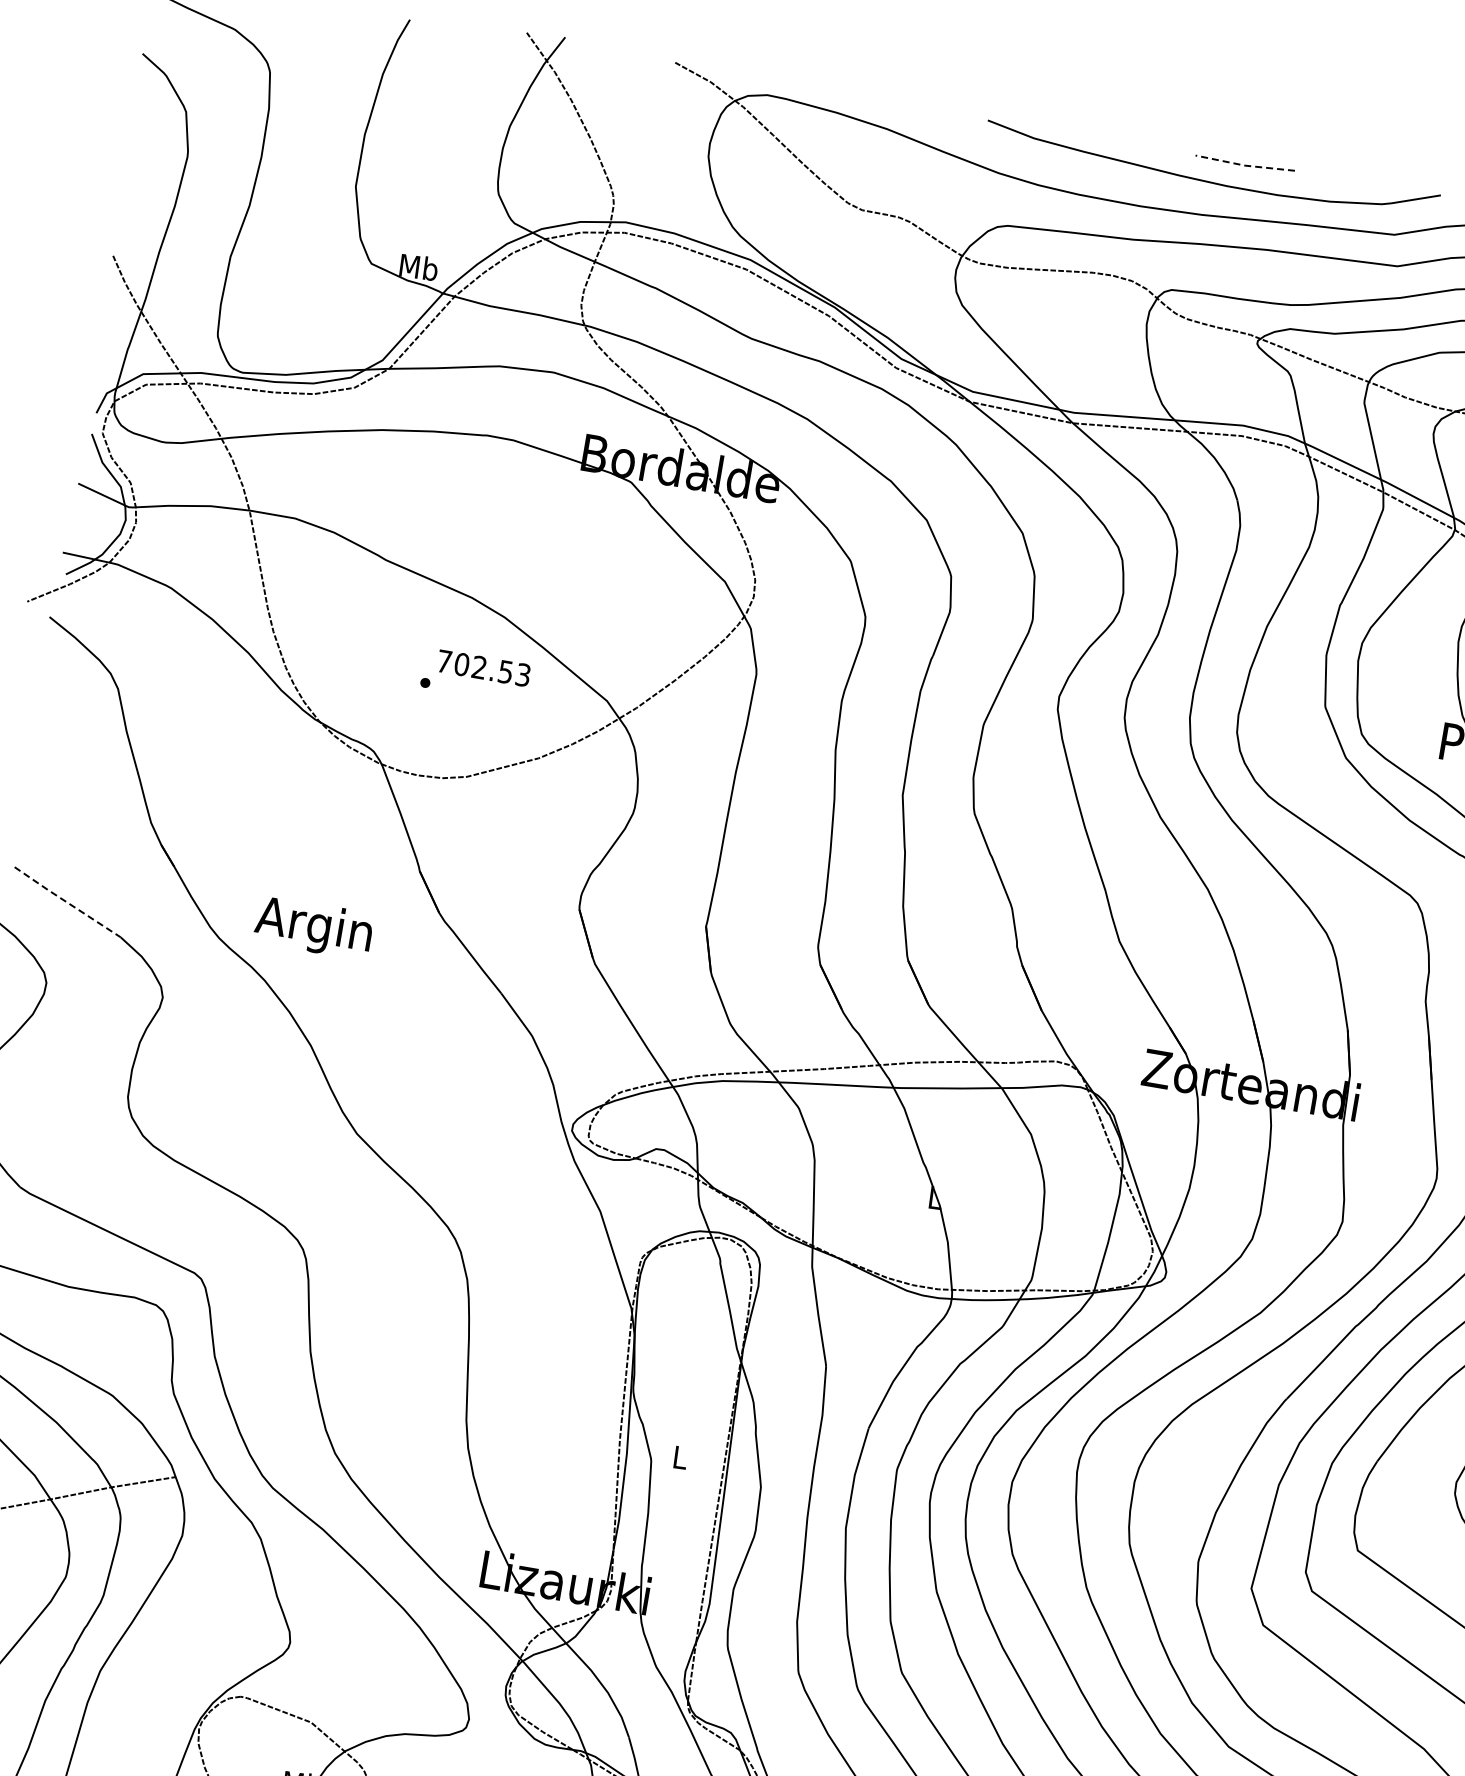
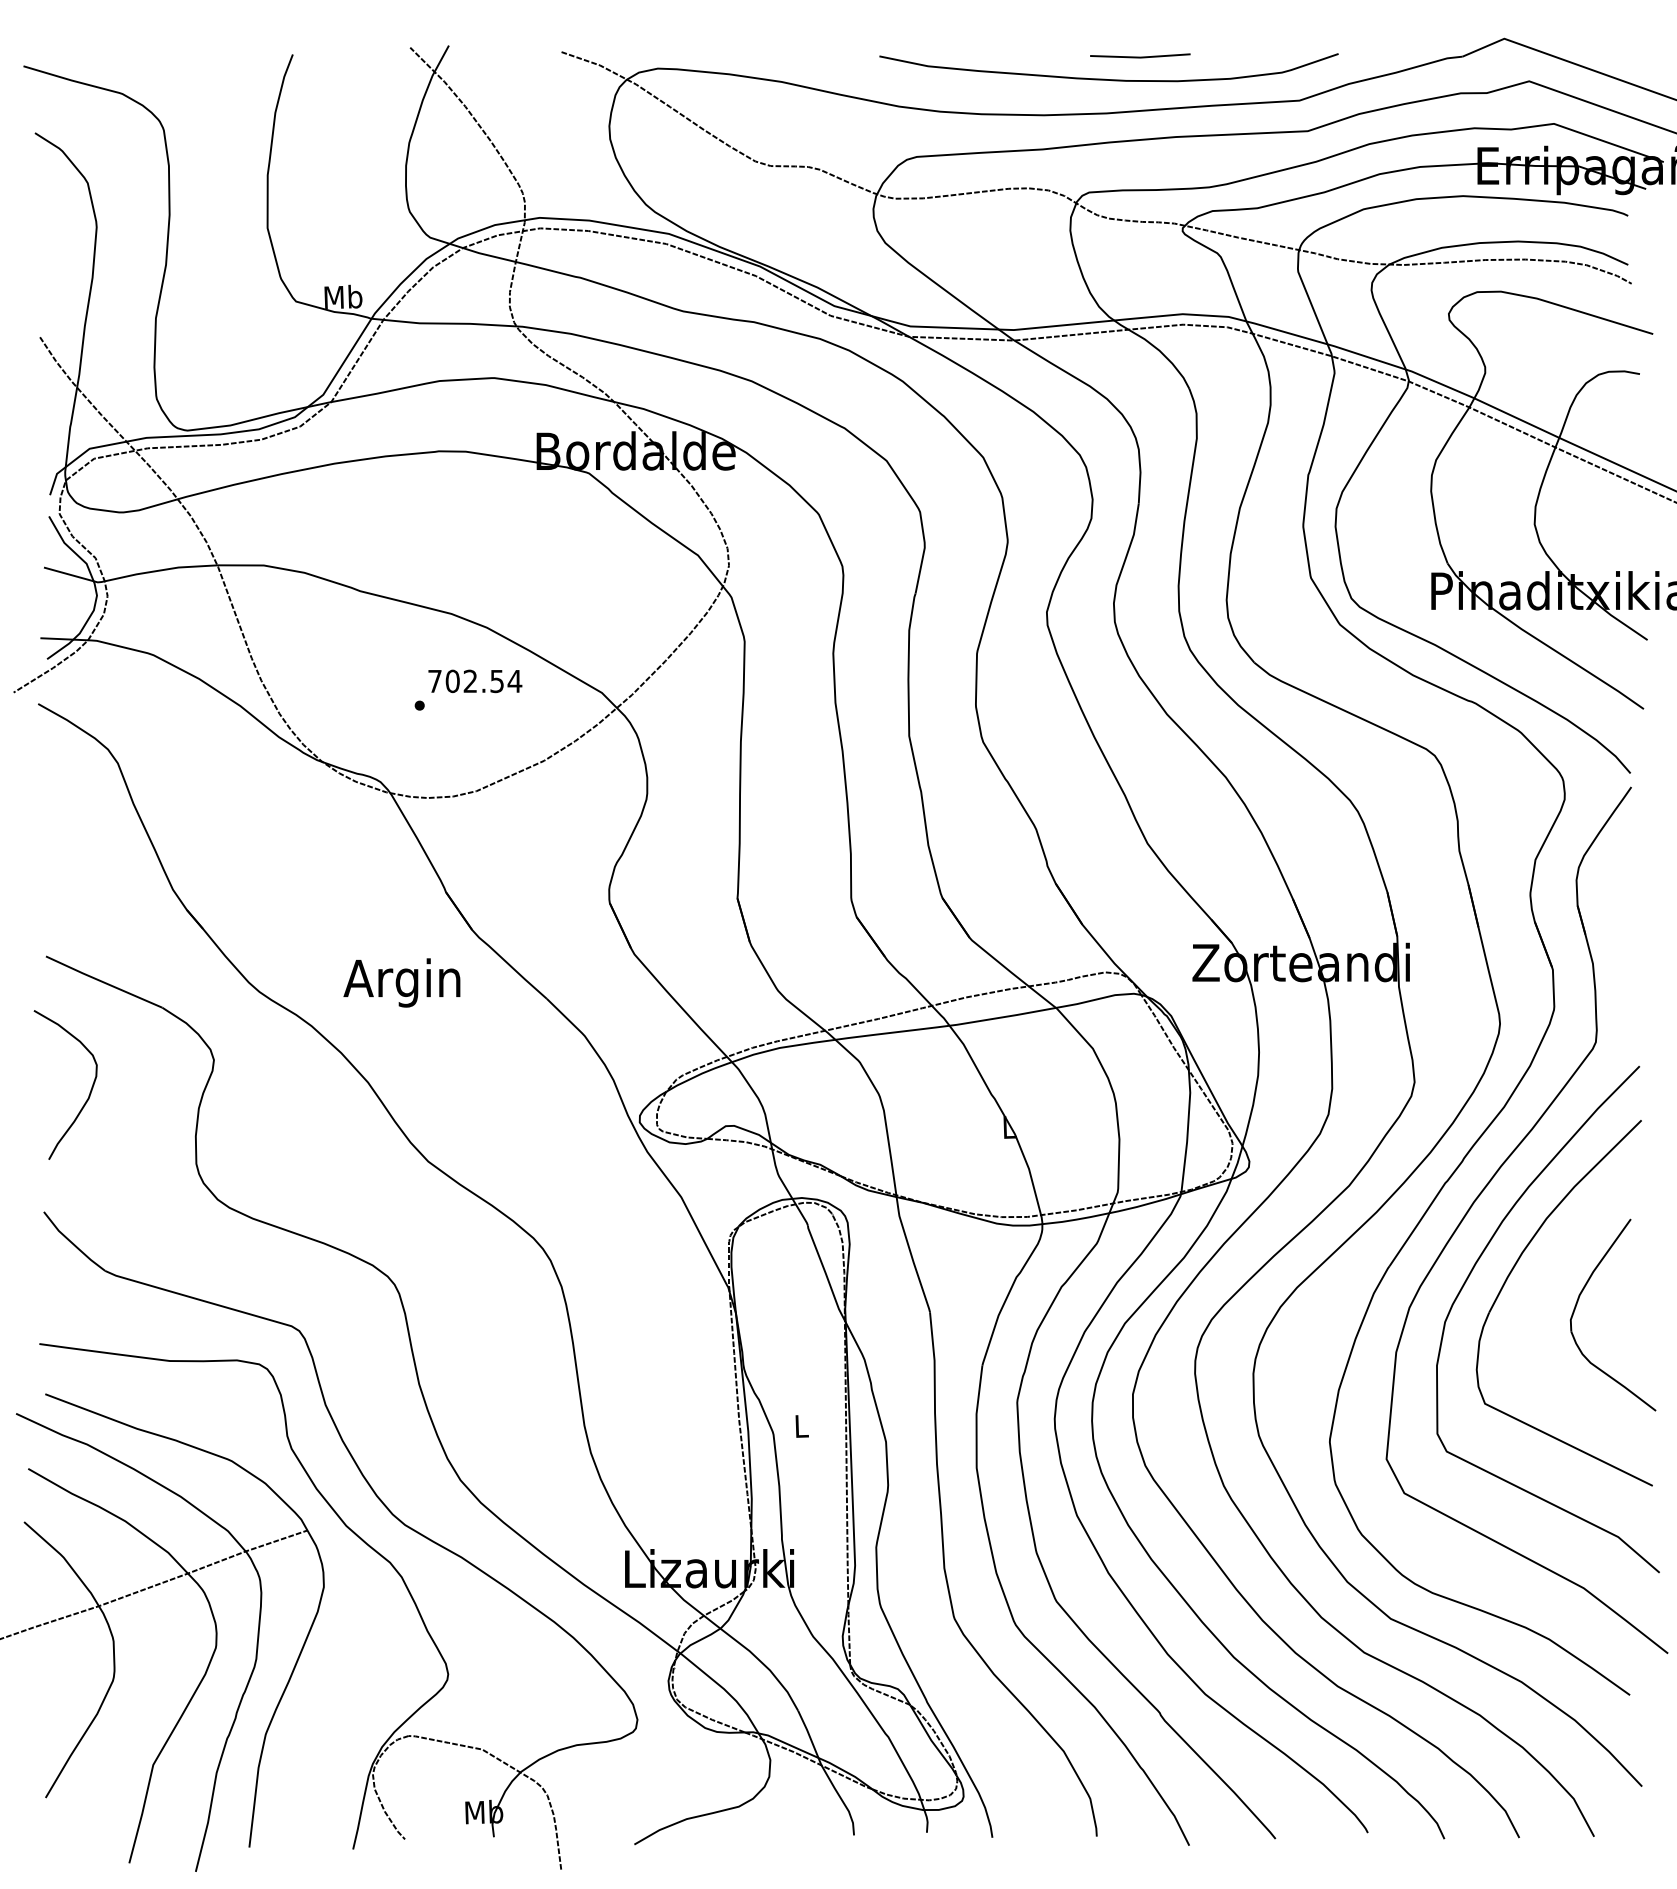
line: (1245, 165) -> (1140, 57), dashed -> solid
text: (522, 675) -> (514, 681), 702.53 -> 702.54
line: (66, 902) -> (103, 982), dashed -> solid
text: (313, 927) -> (401, 982), moved

